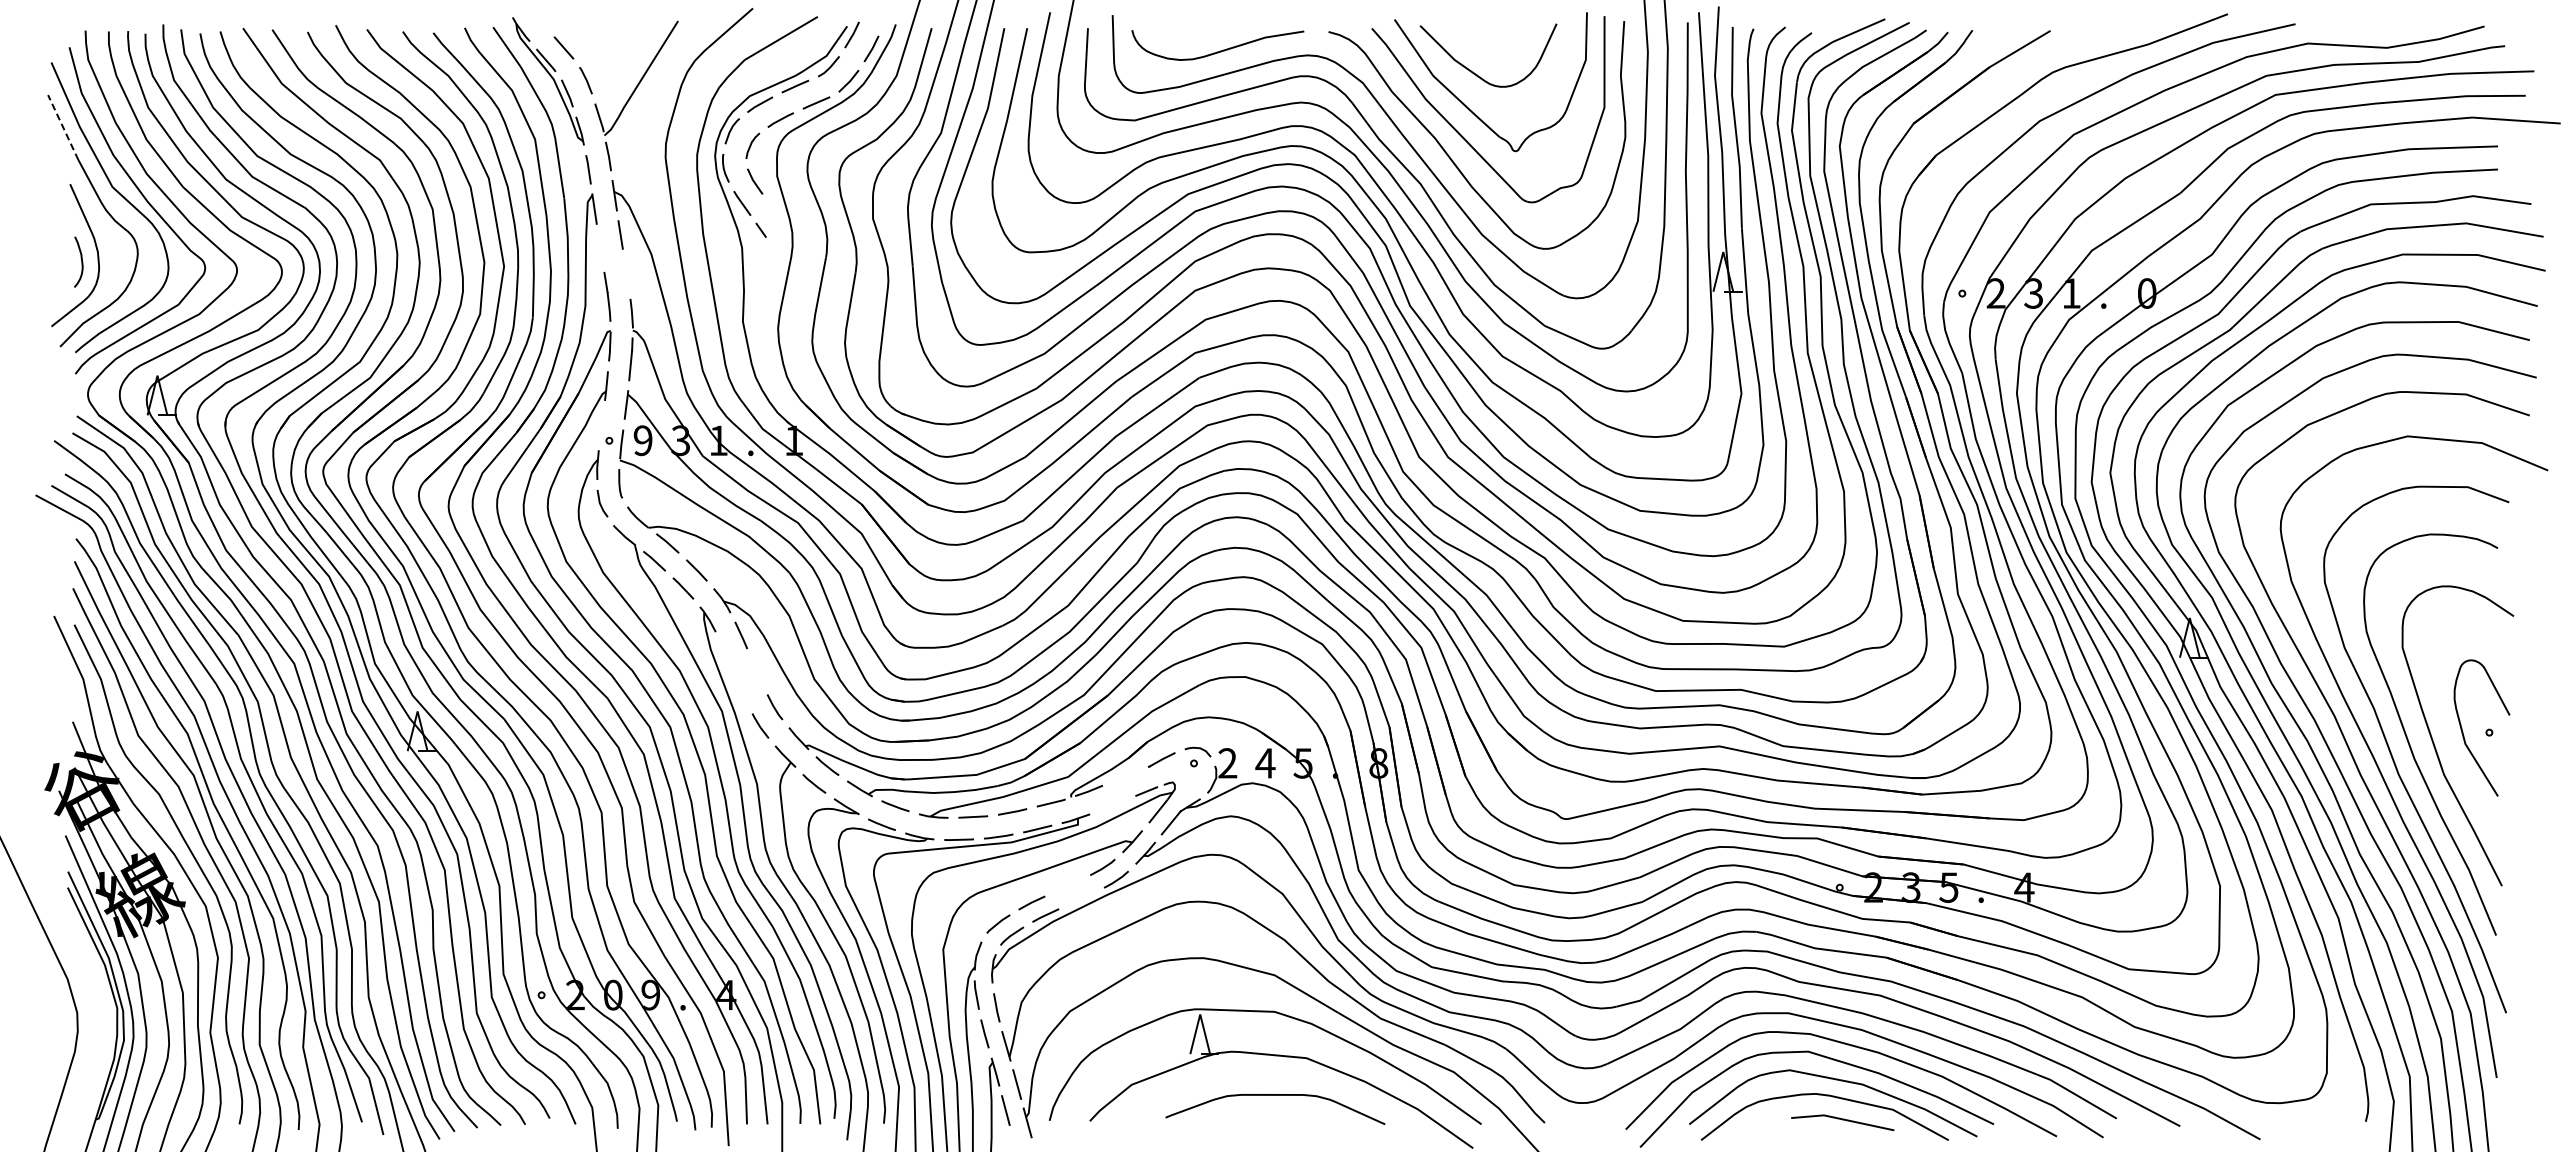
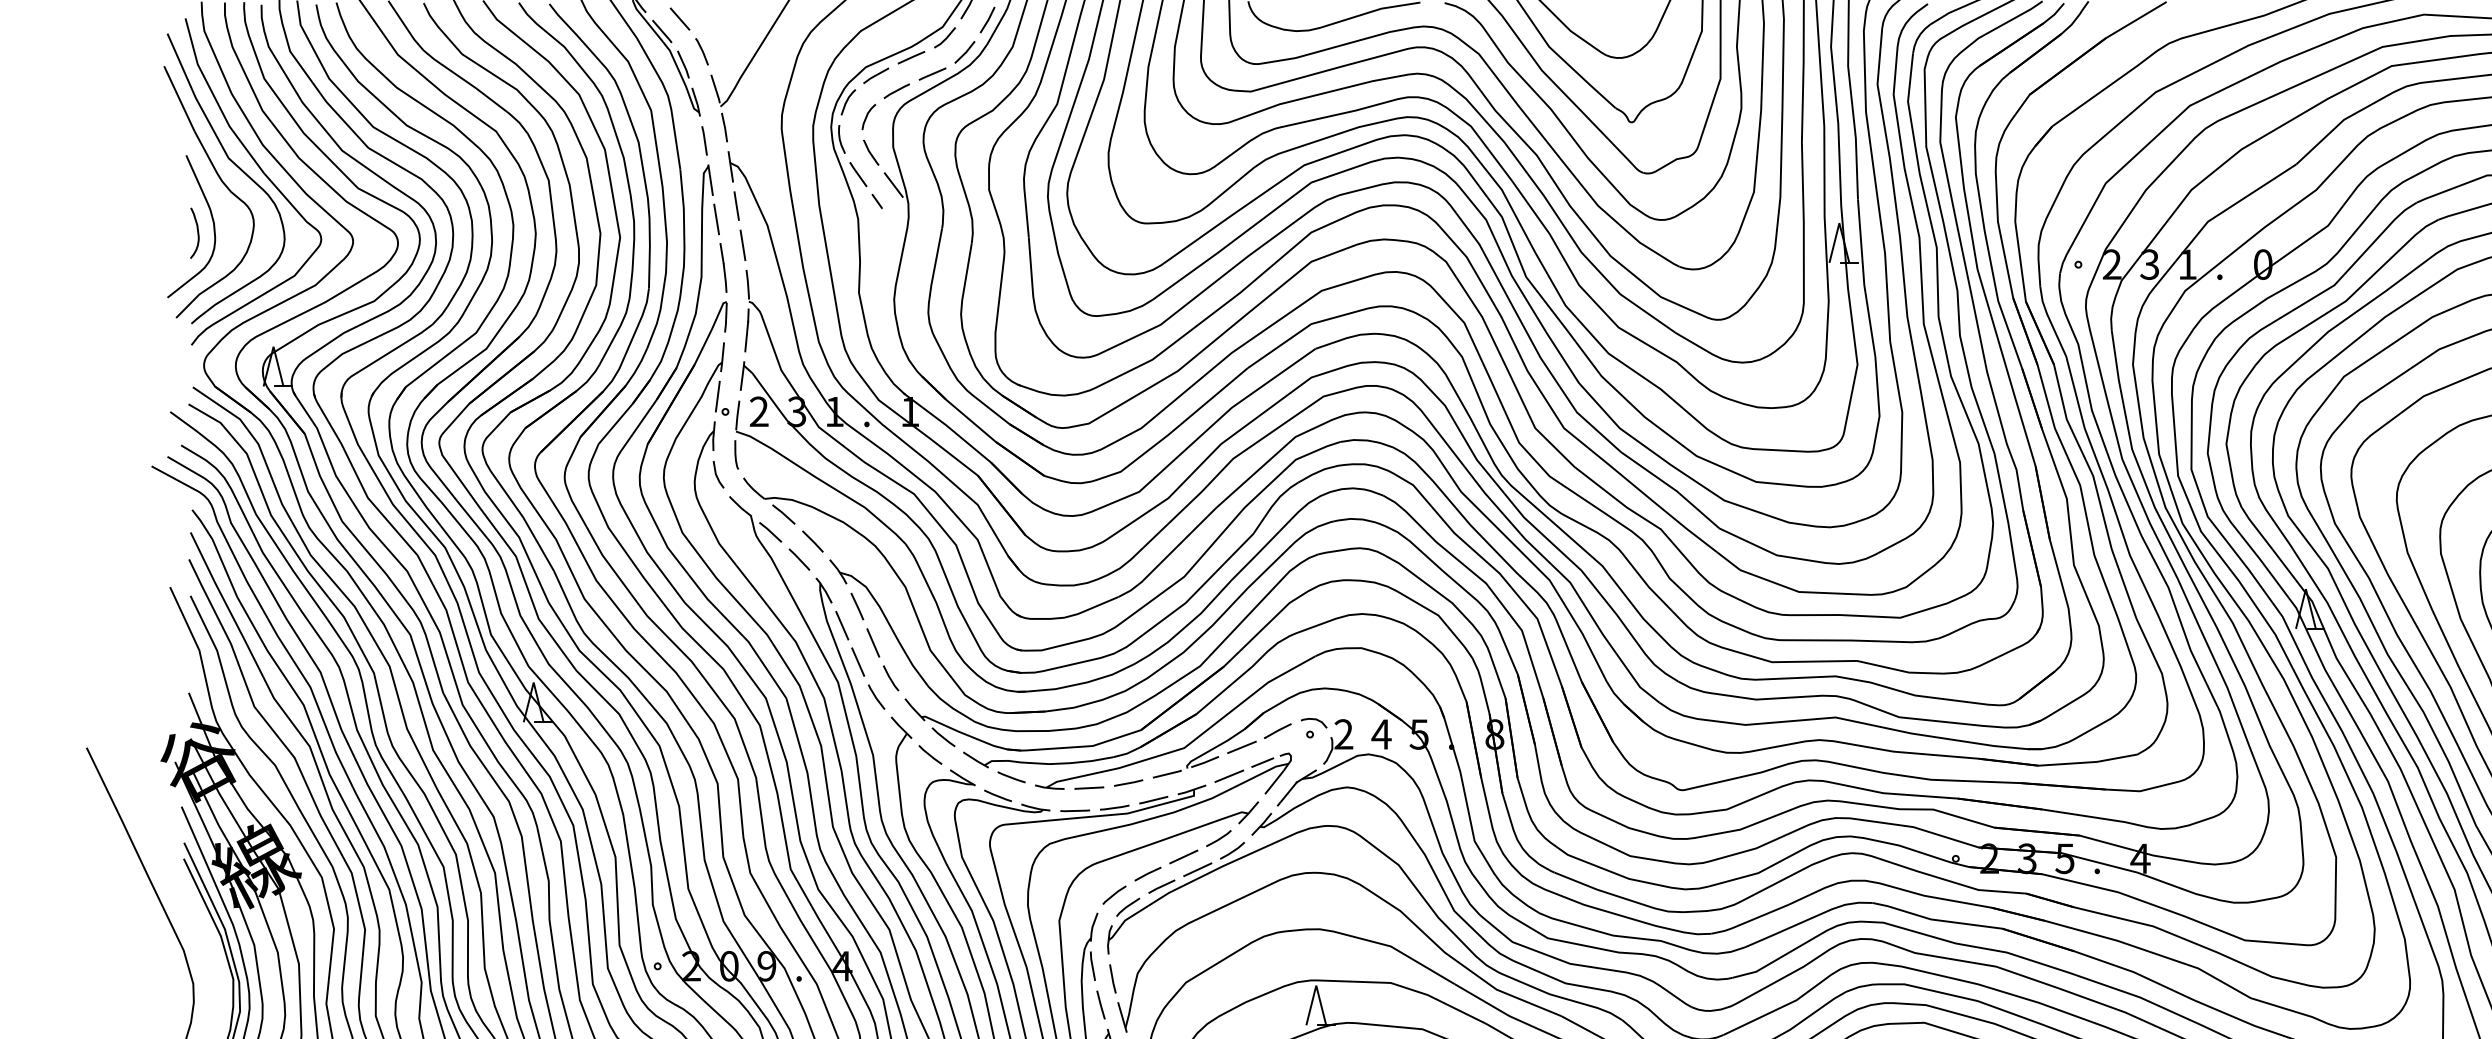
line: (63, 127) -> (179, 98), dashed -> solid
line: (777, 213) -> (893, 184), added
line: (600, 248) -> (716, 219), added
line: (626, 273) -> (742, 244), added
line: (601, 425) -> (717, 396), added
text: (642, 440) -> (758, 411), 9 -> 2
line: (726, 654) -> (842, 625), added
line: (757, 671) -> (873, 642), added
line: (742, 690) -> (858, 661), added
line: (1125, 775) -> (1241, 746), added
line: (1113, 804) -> (1229, 775), added
line: (1067, 885) -> (1183, 856), added
line: (1081, 898) -> (1197, 869), added

